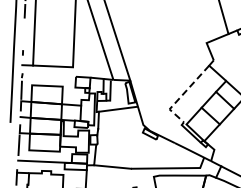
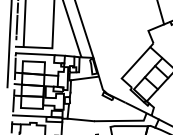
line: (23, 34) -> (16, 24), added
line: (49, 75) -> (35, 54), added
line: (182, 95) -> (131, 68), dashed -> solid

